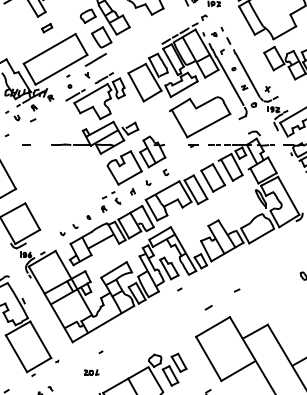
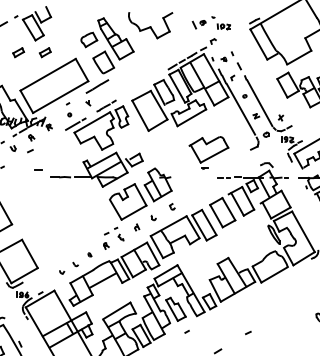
part: (22, 28) -> (19, 52), added
part: (200, 121) -> (209, 152), size x0.6
line: (26, 144) -> (38, 169), moved

